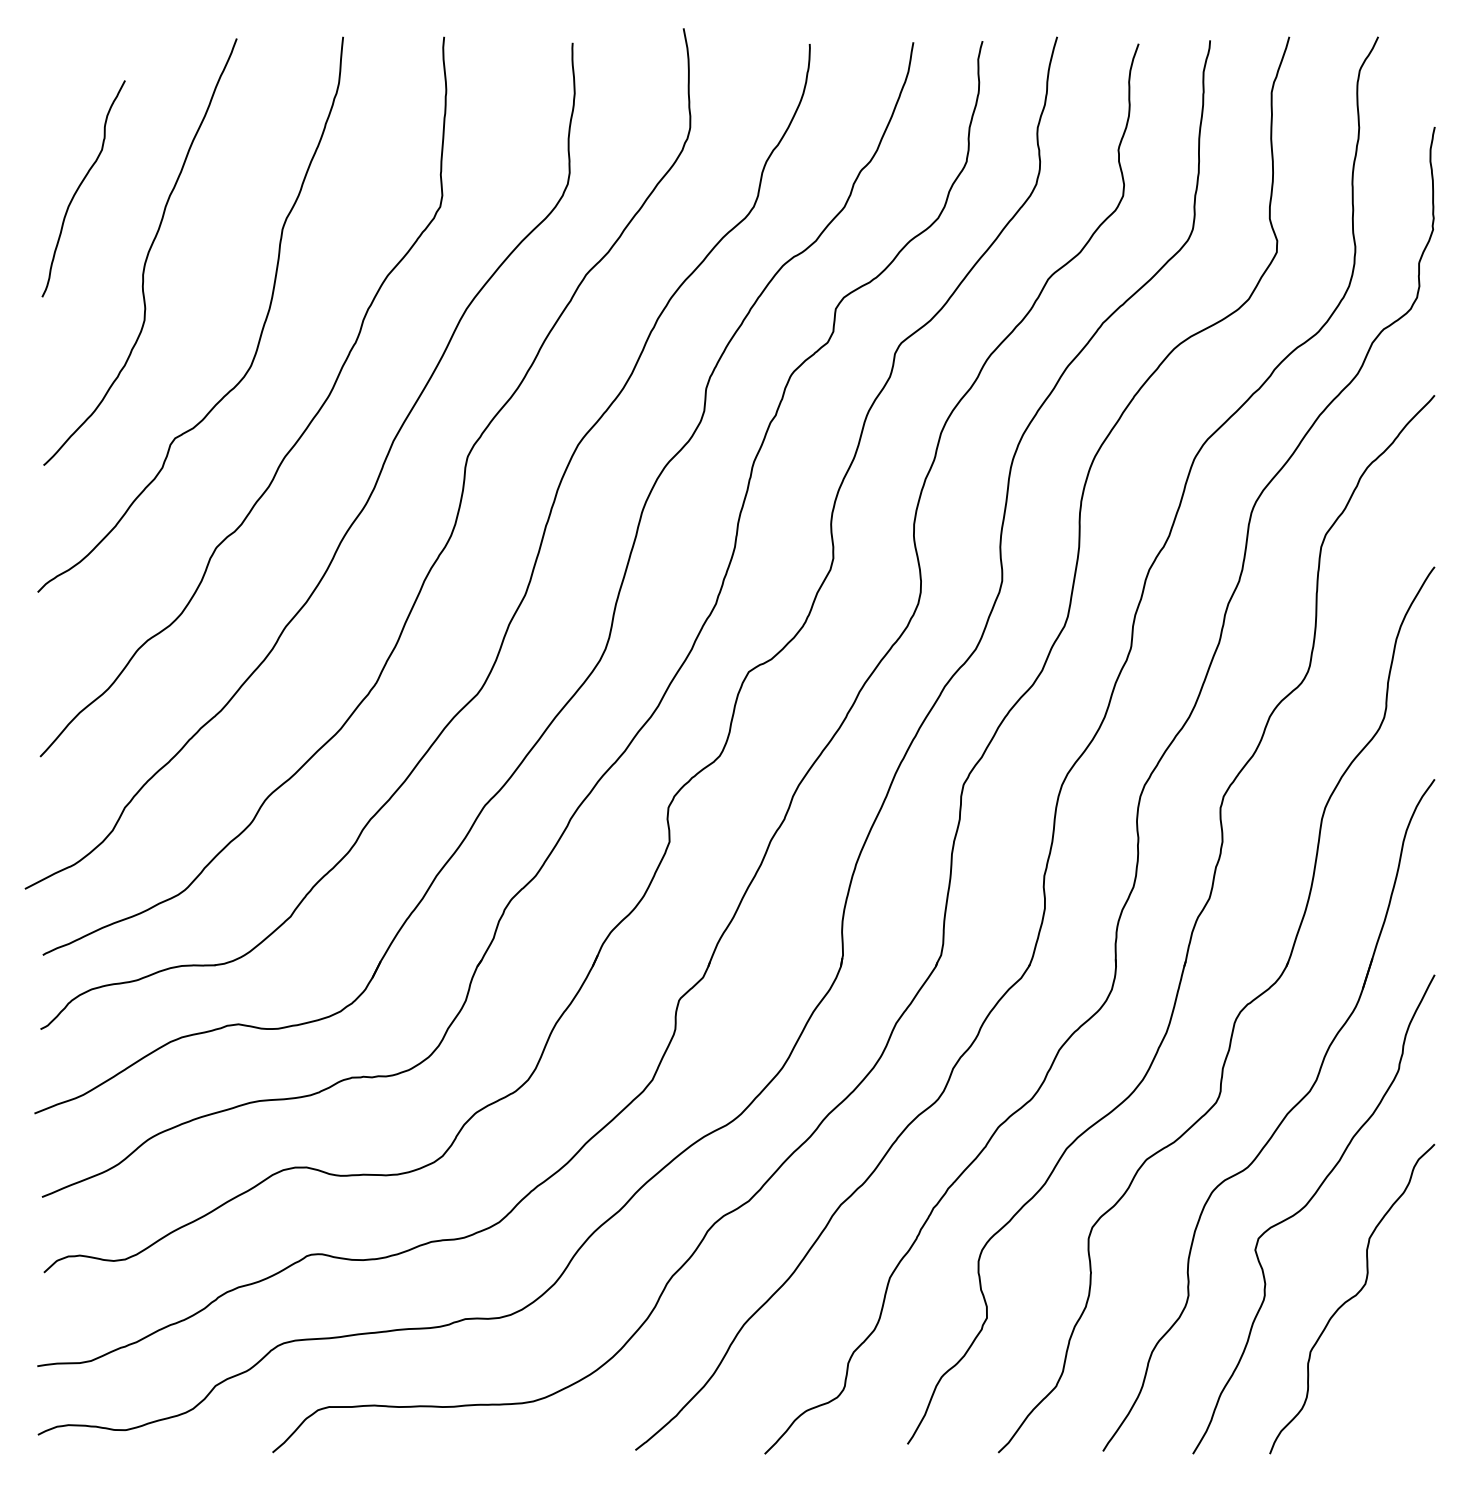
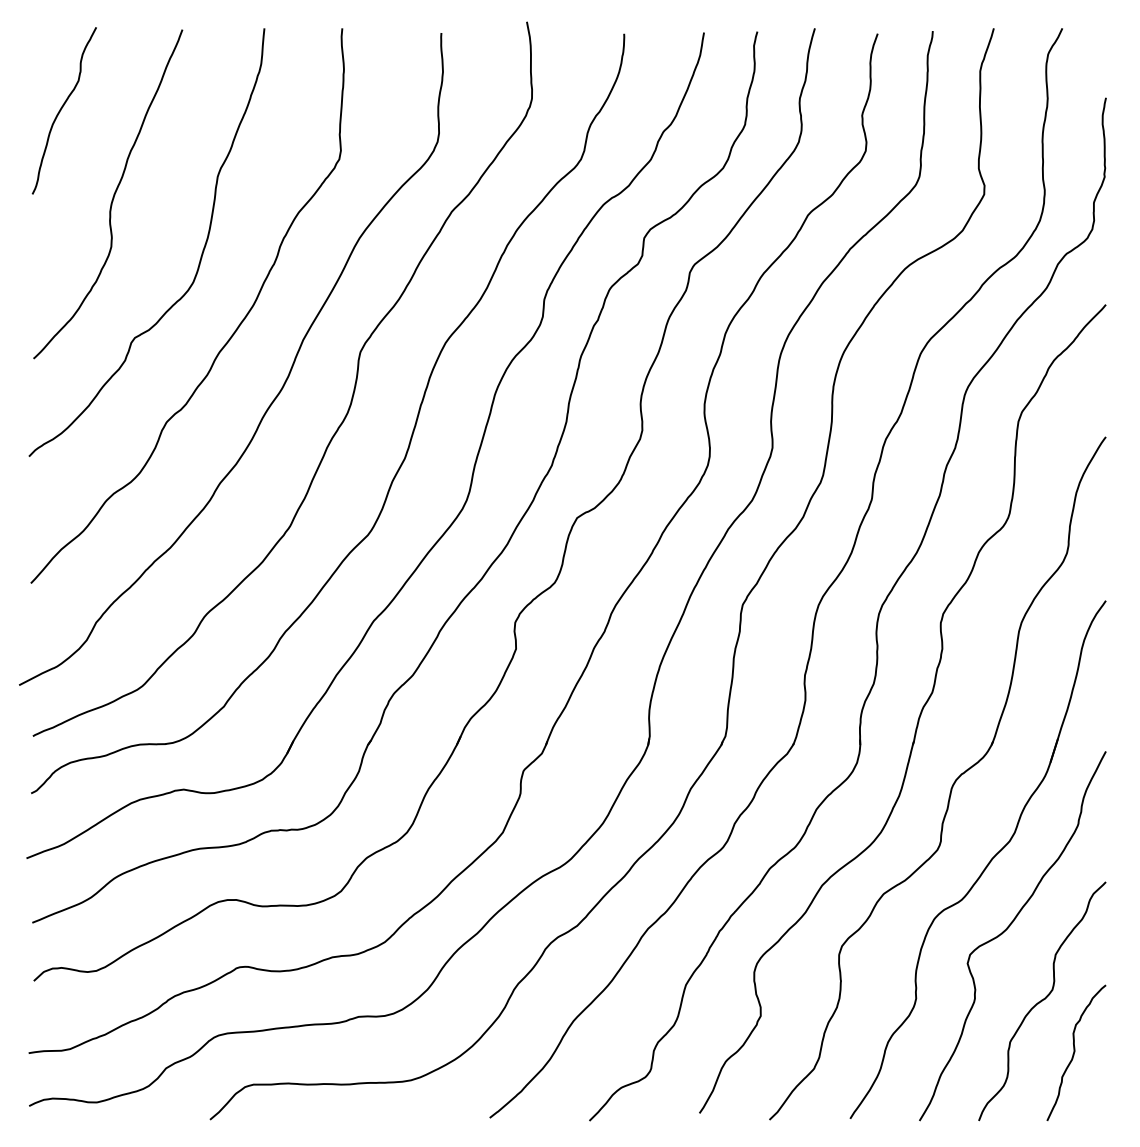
curve: (80, 186) -> (61, 109), moved
curve: (1394, 1365) -> (1074, 1052), added

